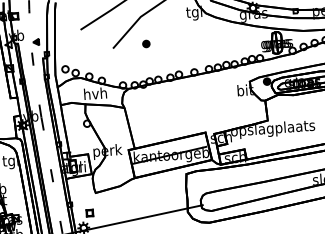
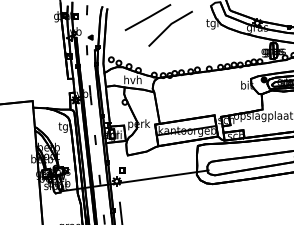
part: (145, 43) -> (173, 44), removed

